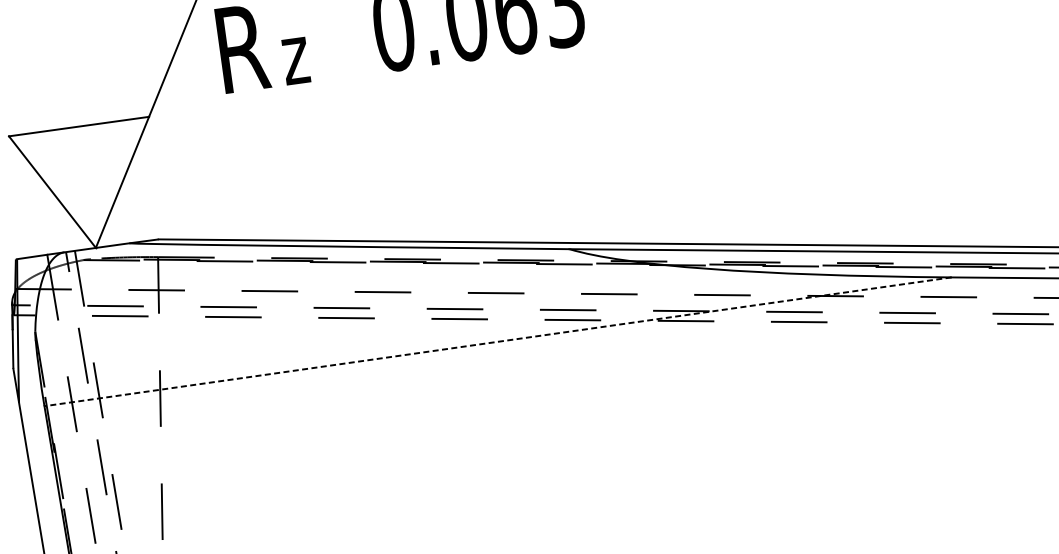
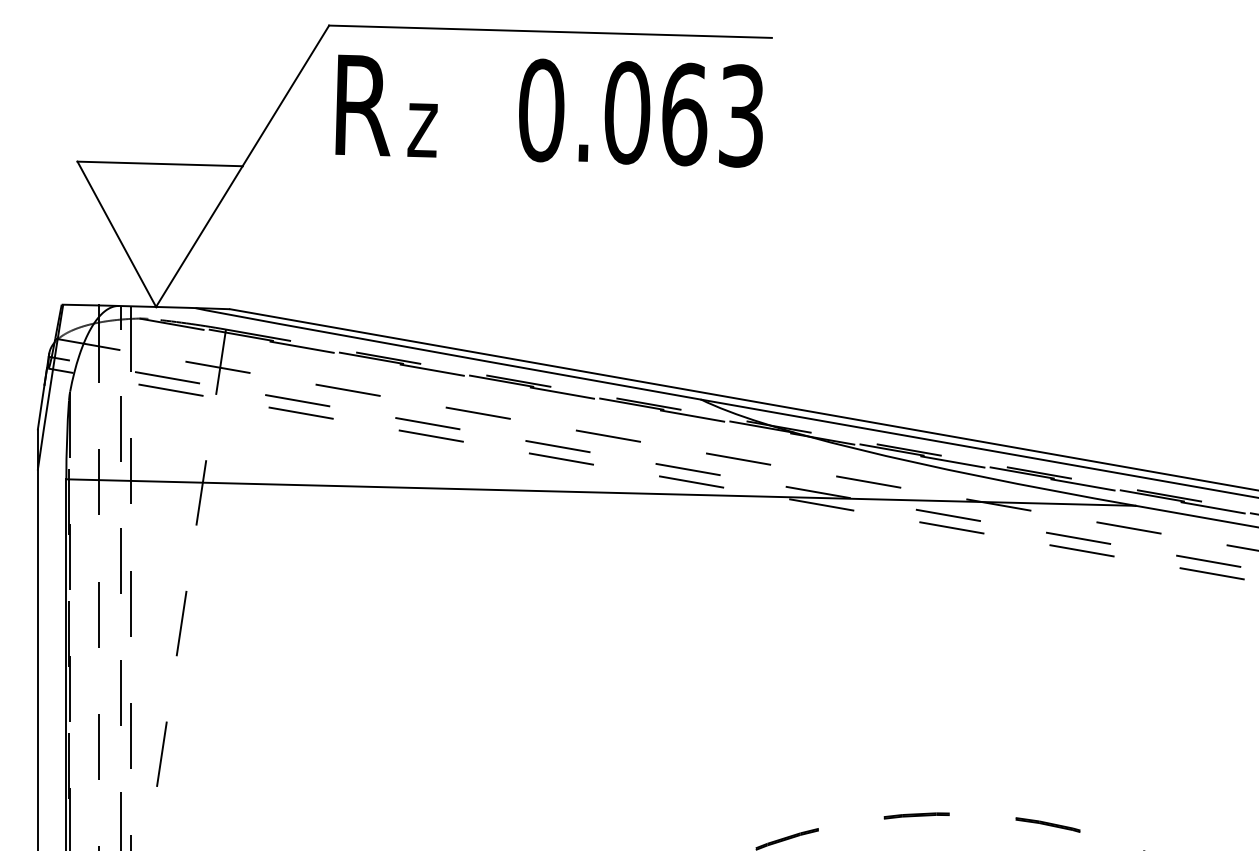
line: (498, 341) -> (601, 492), dashed -> solid

